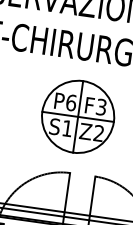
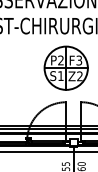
text: (72, 102) -> (61, 60), P6 -> P2

